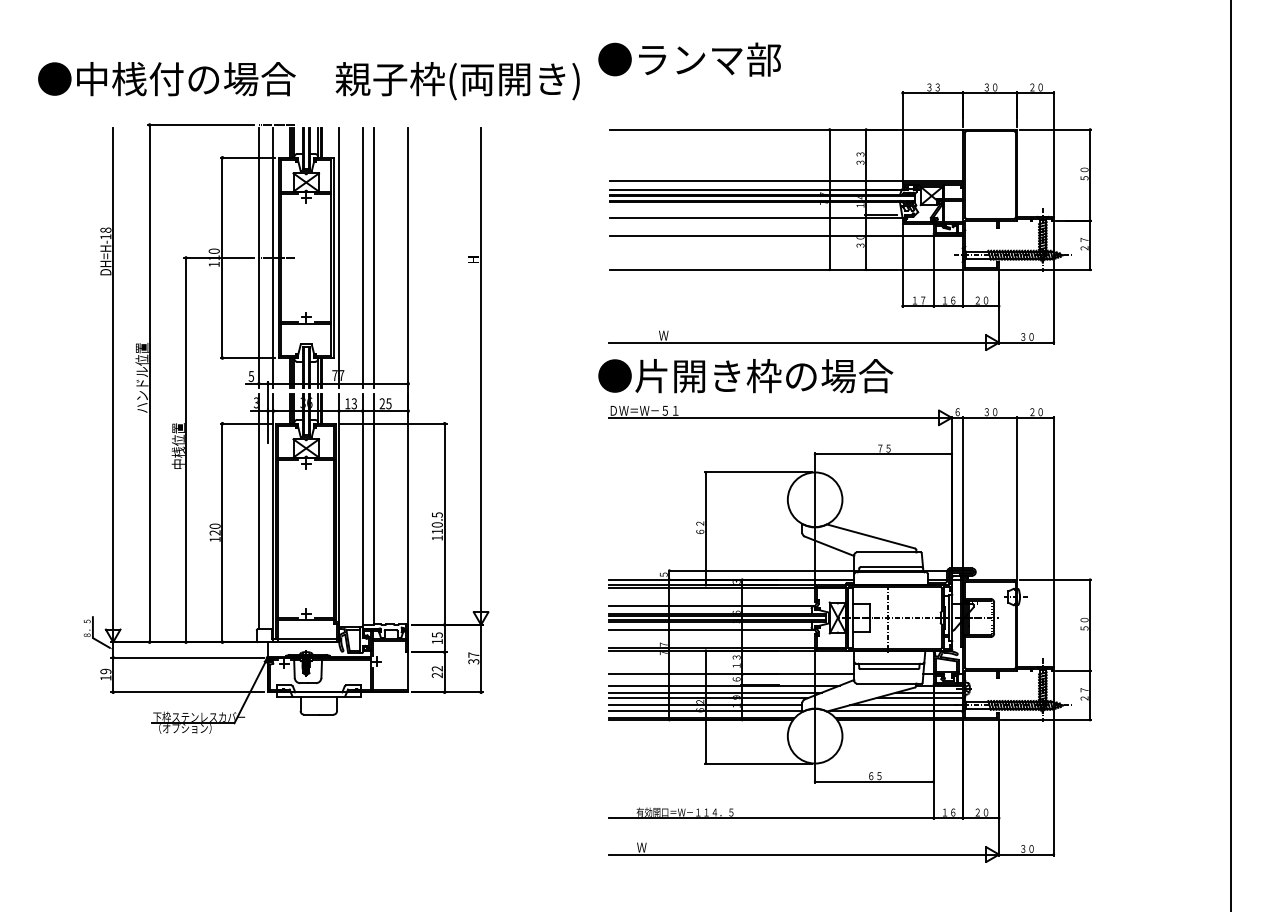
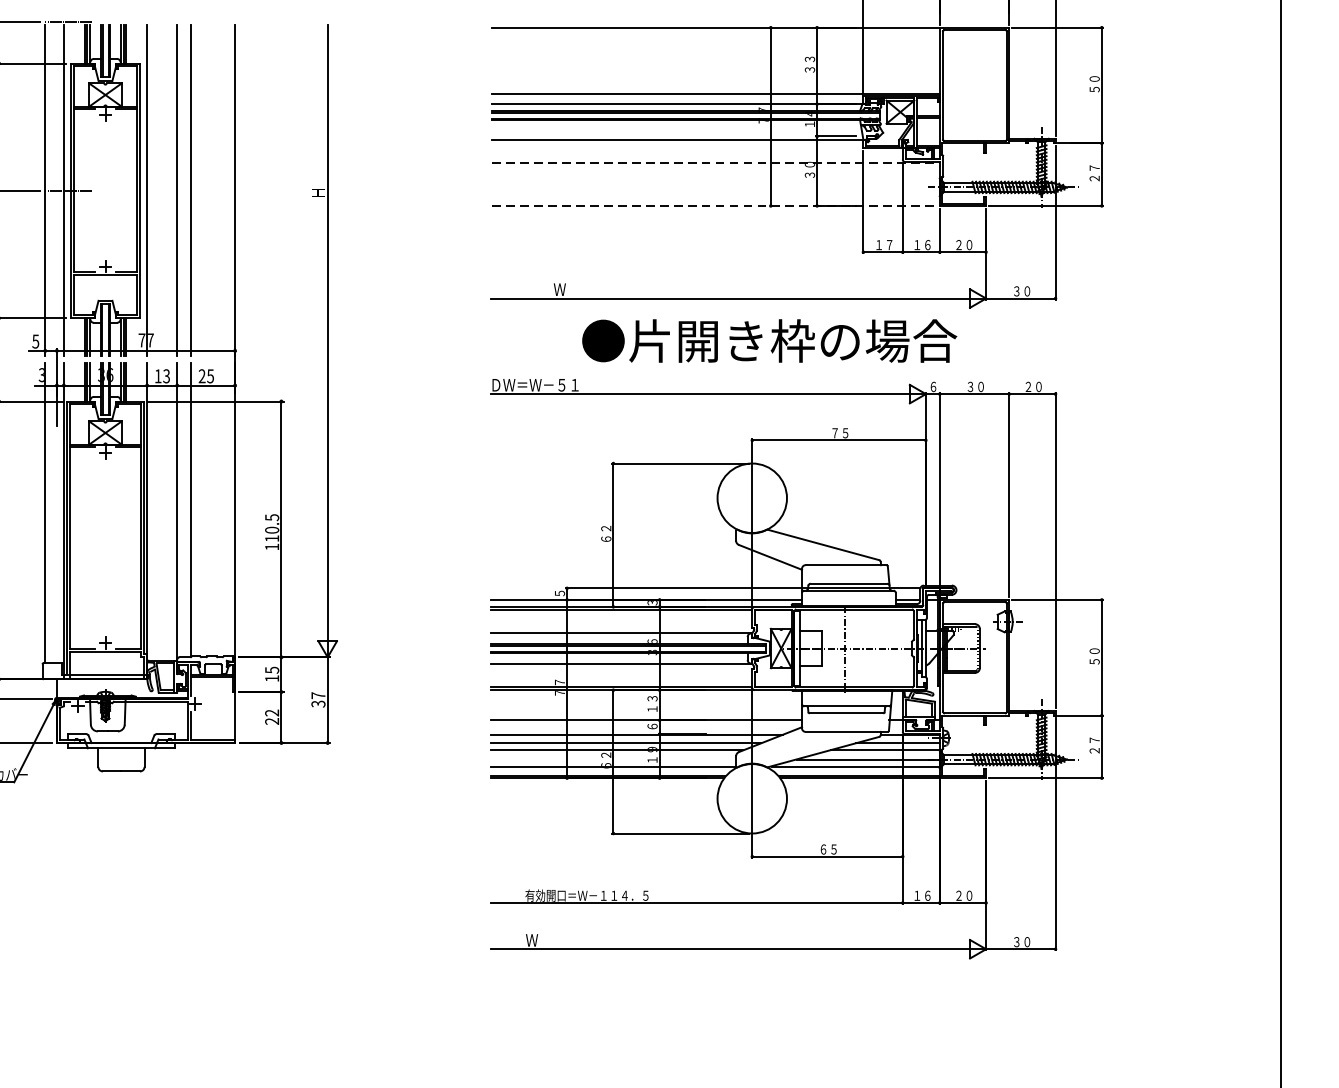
line: (786, 236) -> (715, 163), solid -> dashed
line: (786, 269) -> (715, 205), solid -> dashed
text: (745, 376) -> (769, 341), moved
line: (705, 705) -> (612, 759), removed

